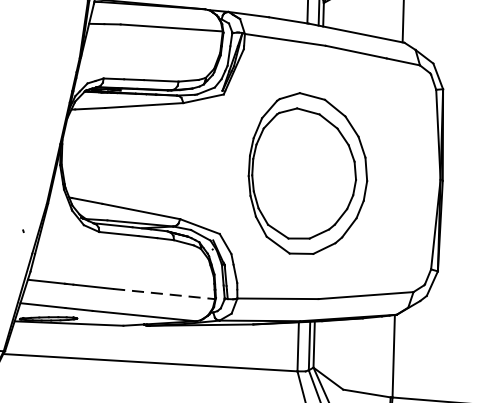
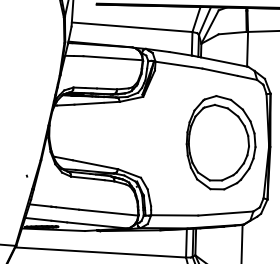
part: (306, 173) -> (220, 142), moved
line: (163, 293) -> (108, 212), dashed -> solid

